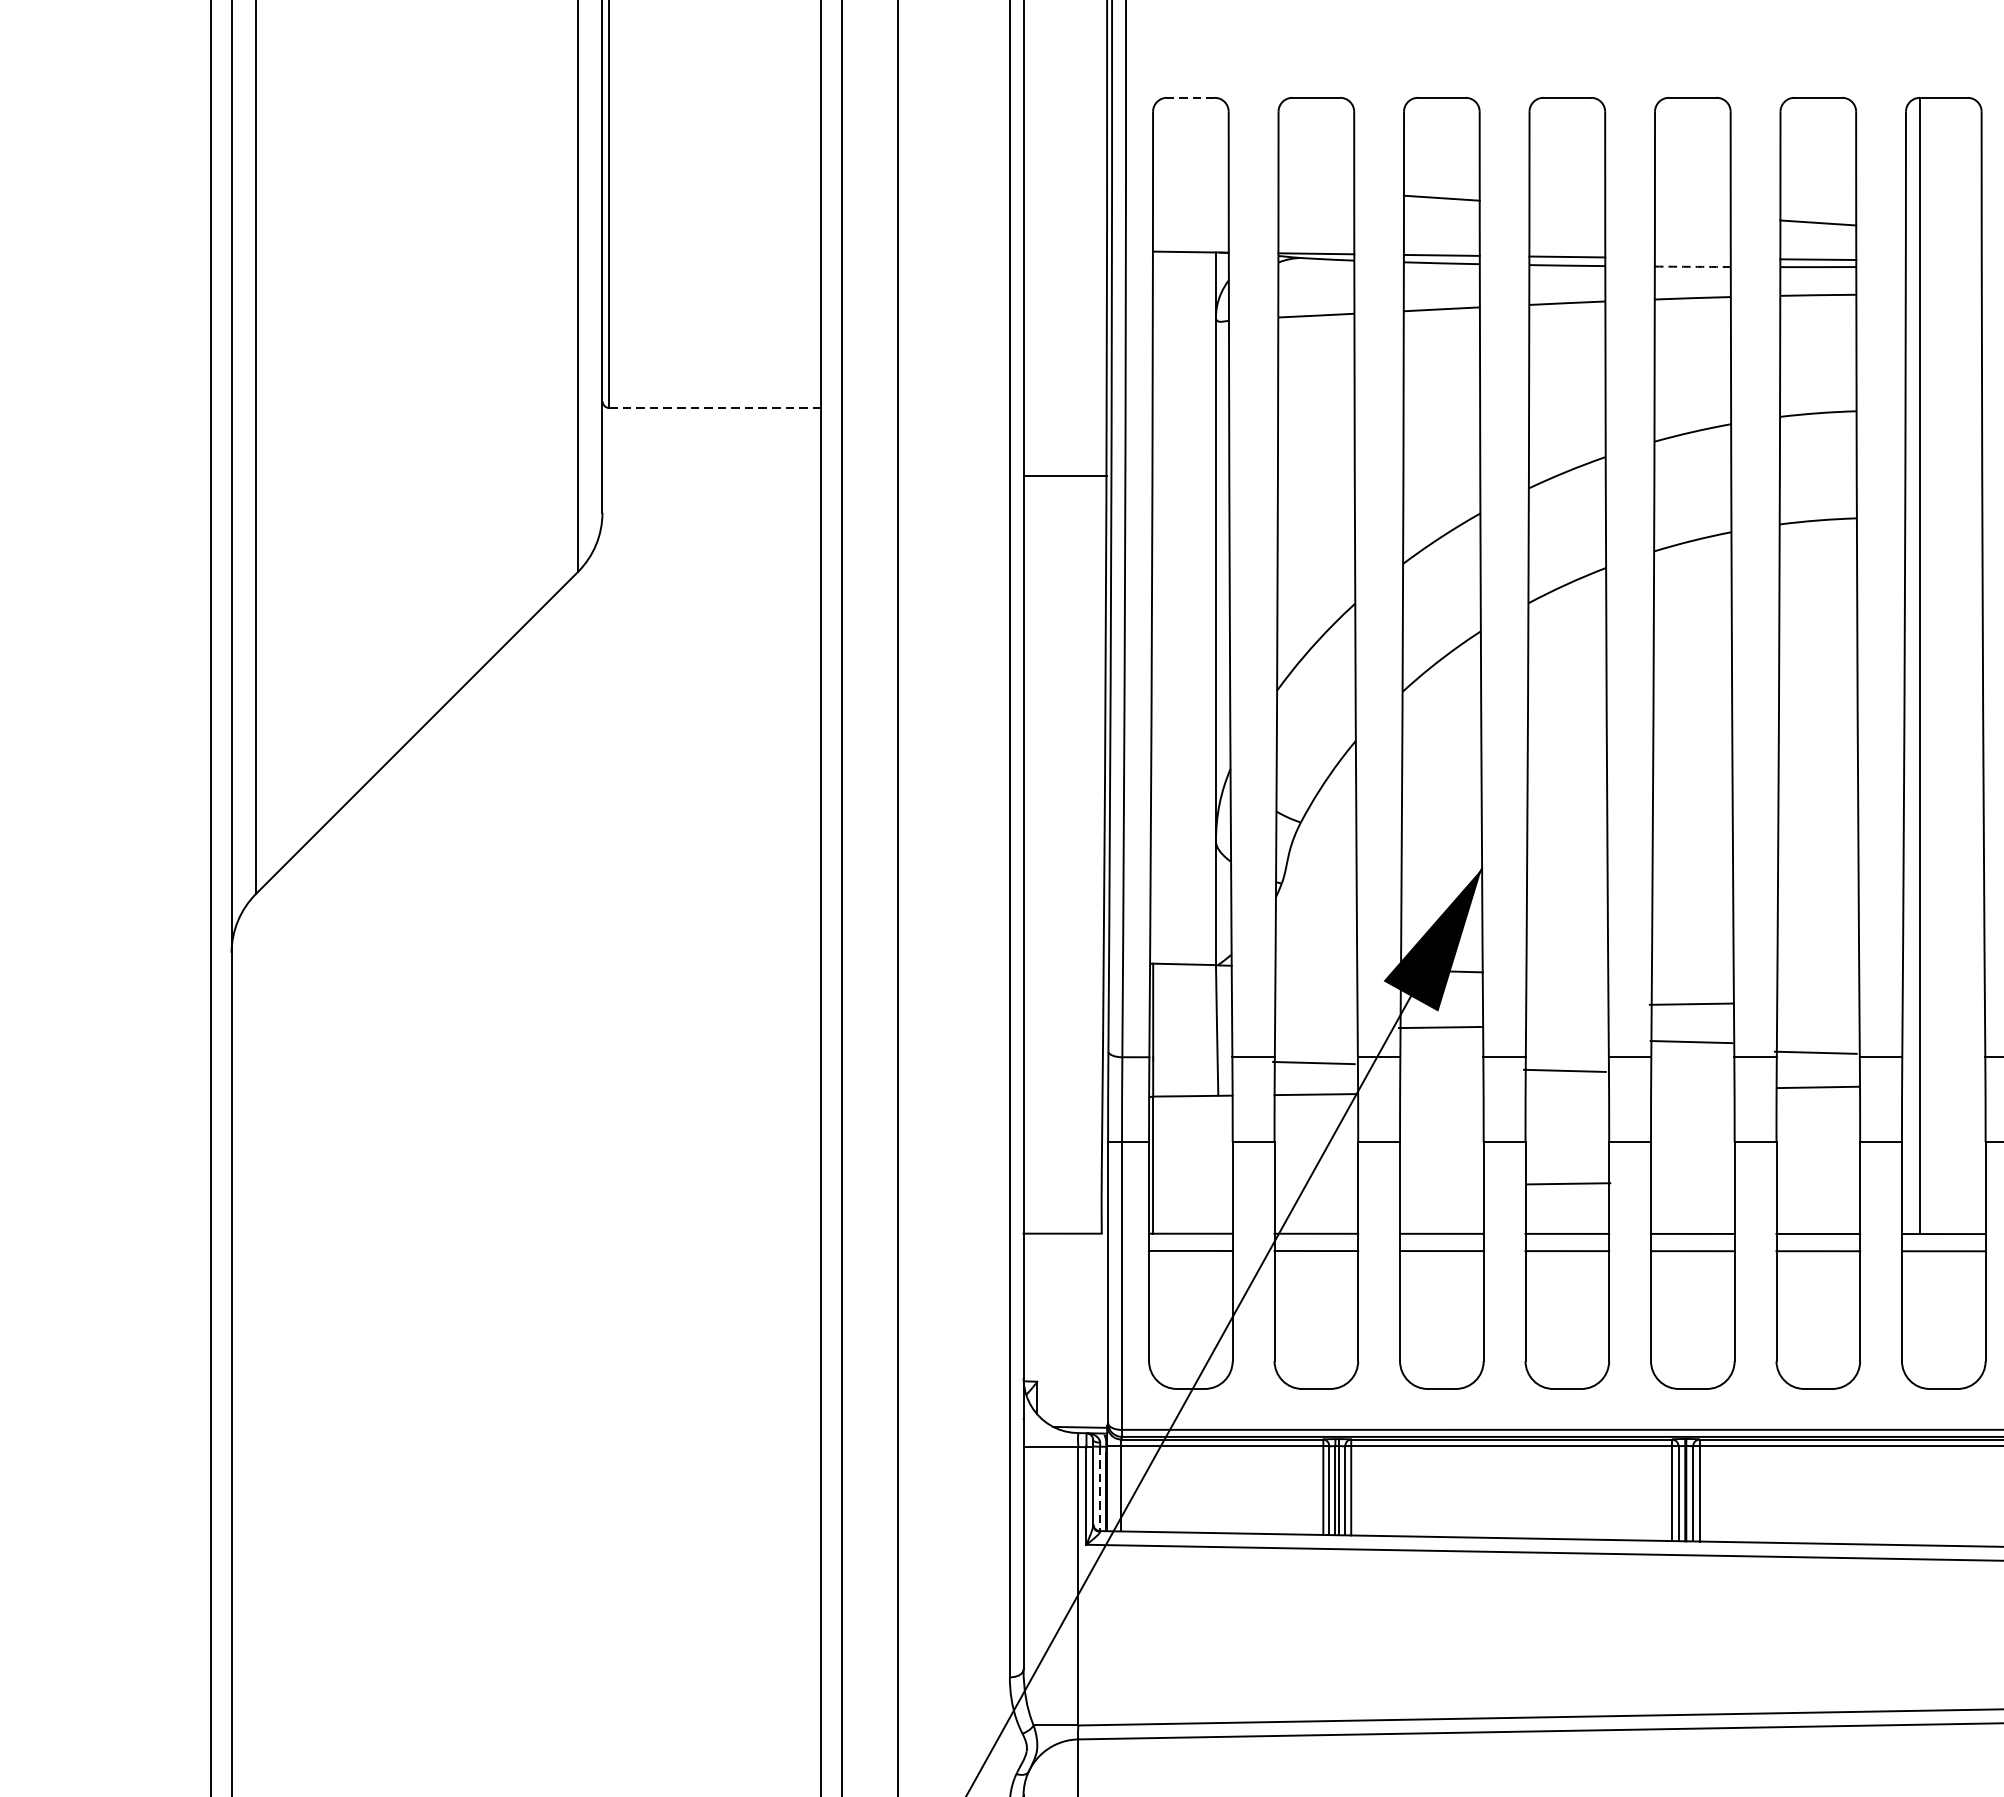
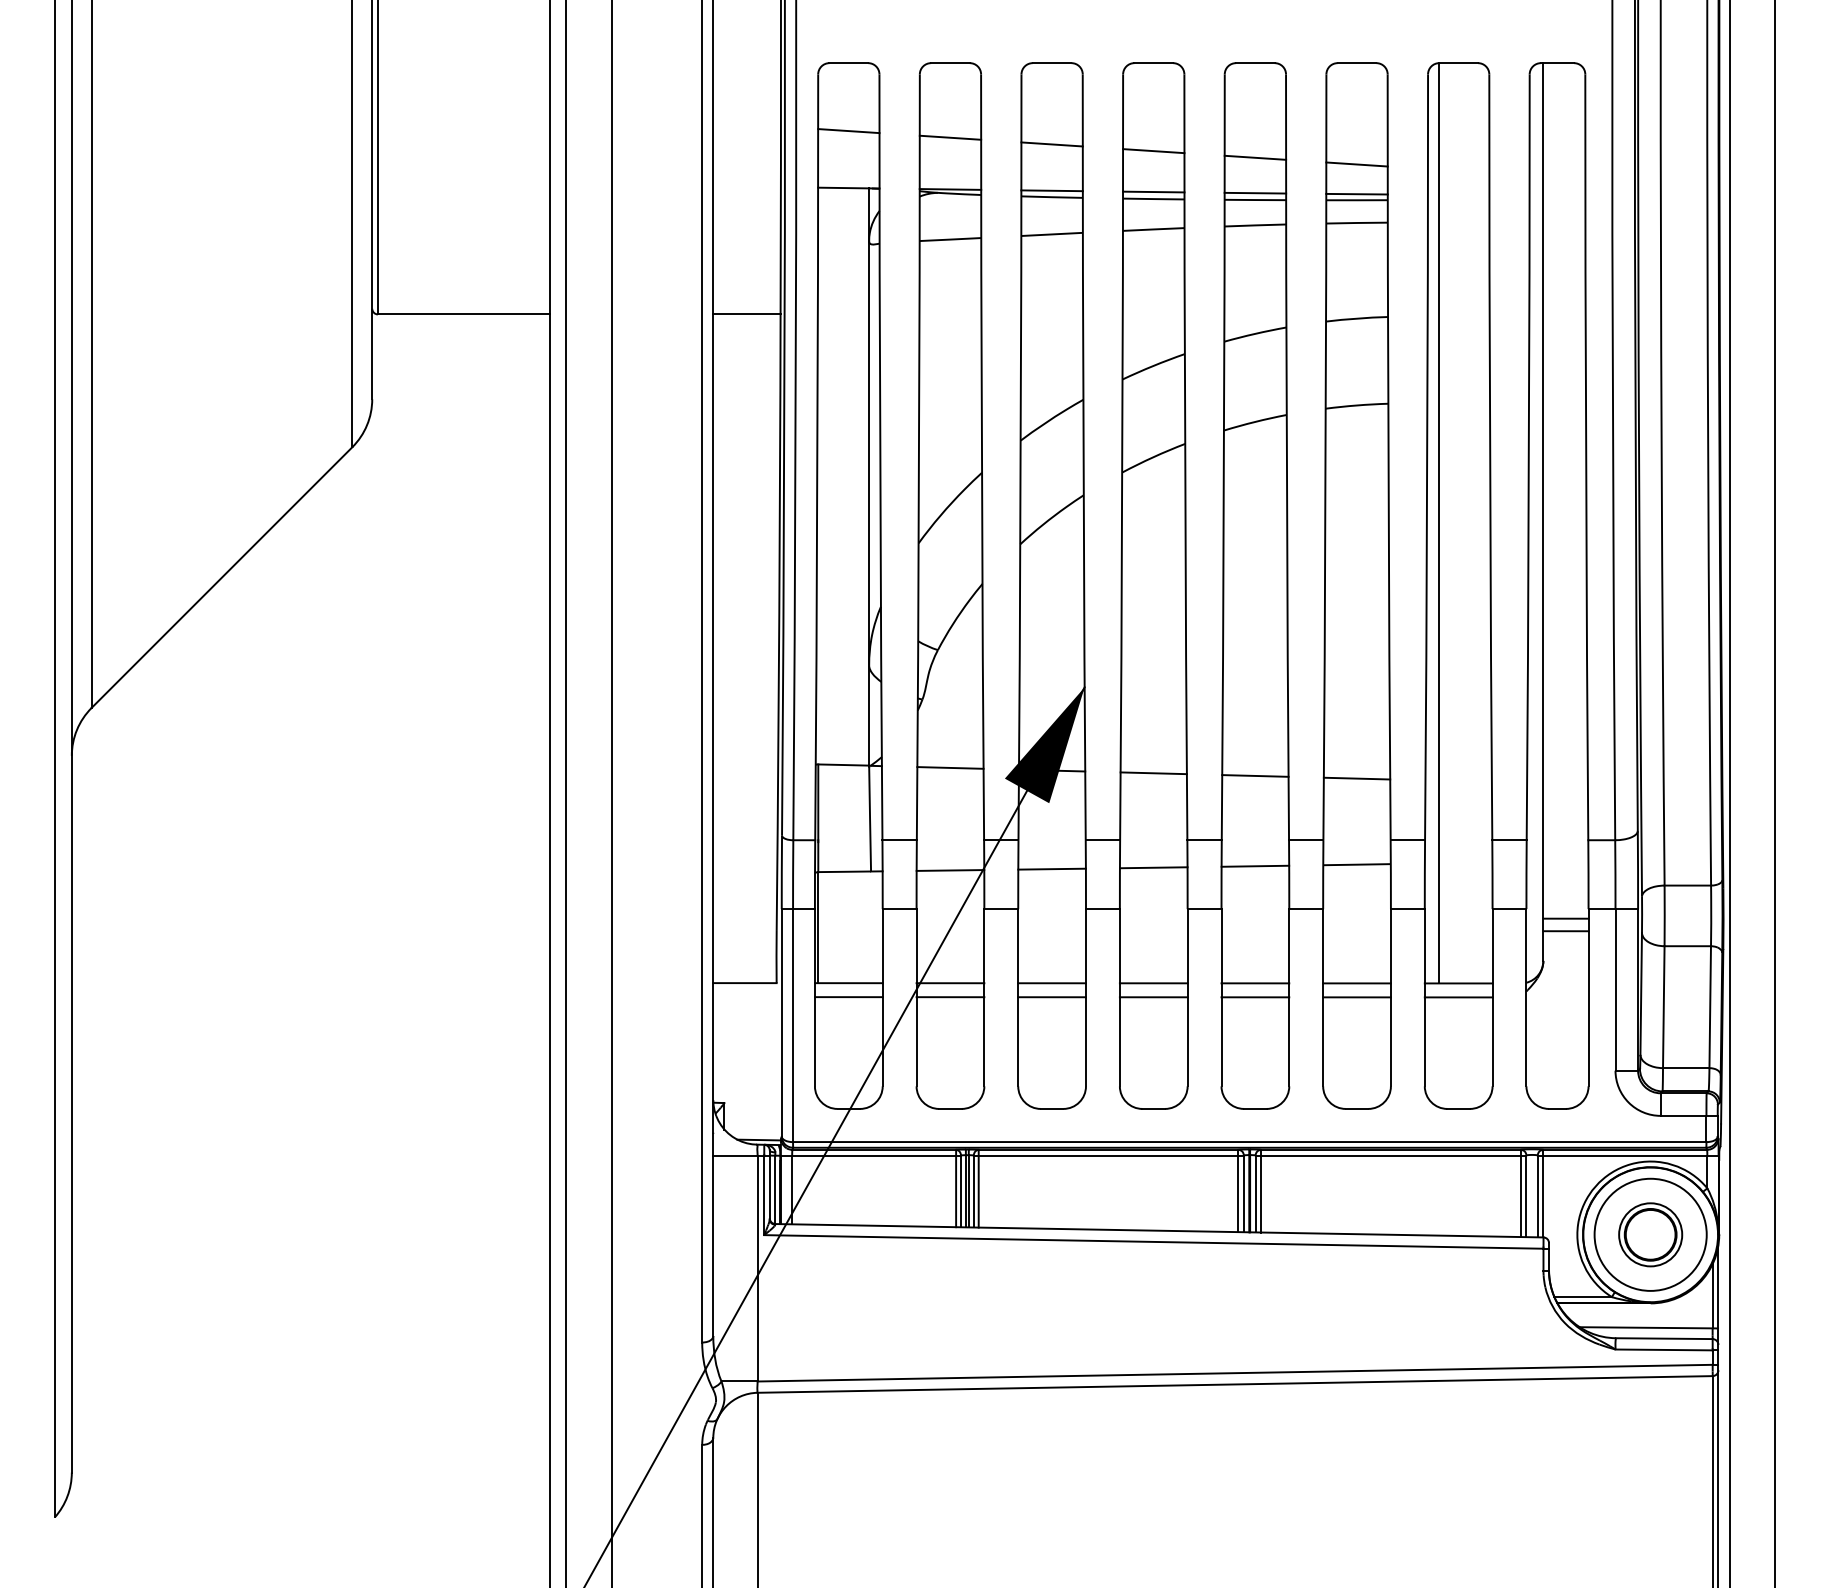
line: (1190, 98) -> (848, 63), dashed -> solid
line: (1190, 182) -> (848, 131), added
line: (1316, 189) -> (950, 137), added
line: (1567, 206) -> (1153, 151), added
line: (1692, 214) -> (1255, 157), added
line: (1692, 257) -> (1255, 192), added
arc: (1692, 267) -> (1255, 200), dashed -> solid
line: (715, 408) -> (463, 314), dashed -> solid
line: (1064, 476) -> (746, 314), moved
line: (1691, 1003) -> (1255, 865), moved
line: (1439, 1026) -> (1051, 868), moved
line: (1691, 1041) -> (1255, 775), moved
line: (1815, 1052) -> (1356, 778), moved
line: (1313, 1062) -> (950, 767), moved
line: (1564, 1071) -> (1153, 773), moved
line: (1568, 1183) -> (1153, 867), moved
line: (1100, 1489) -> (775, 1190), dashed -> solid

